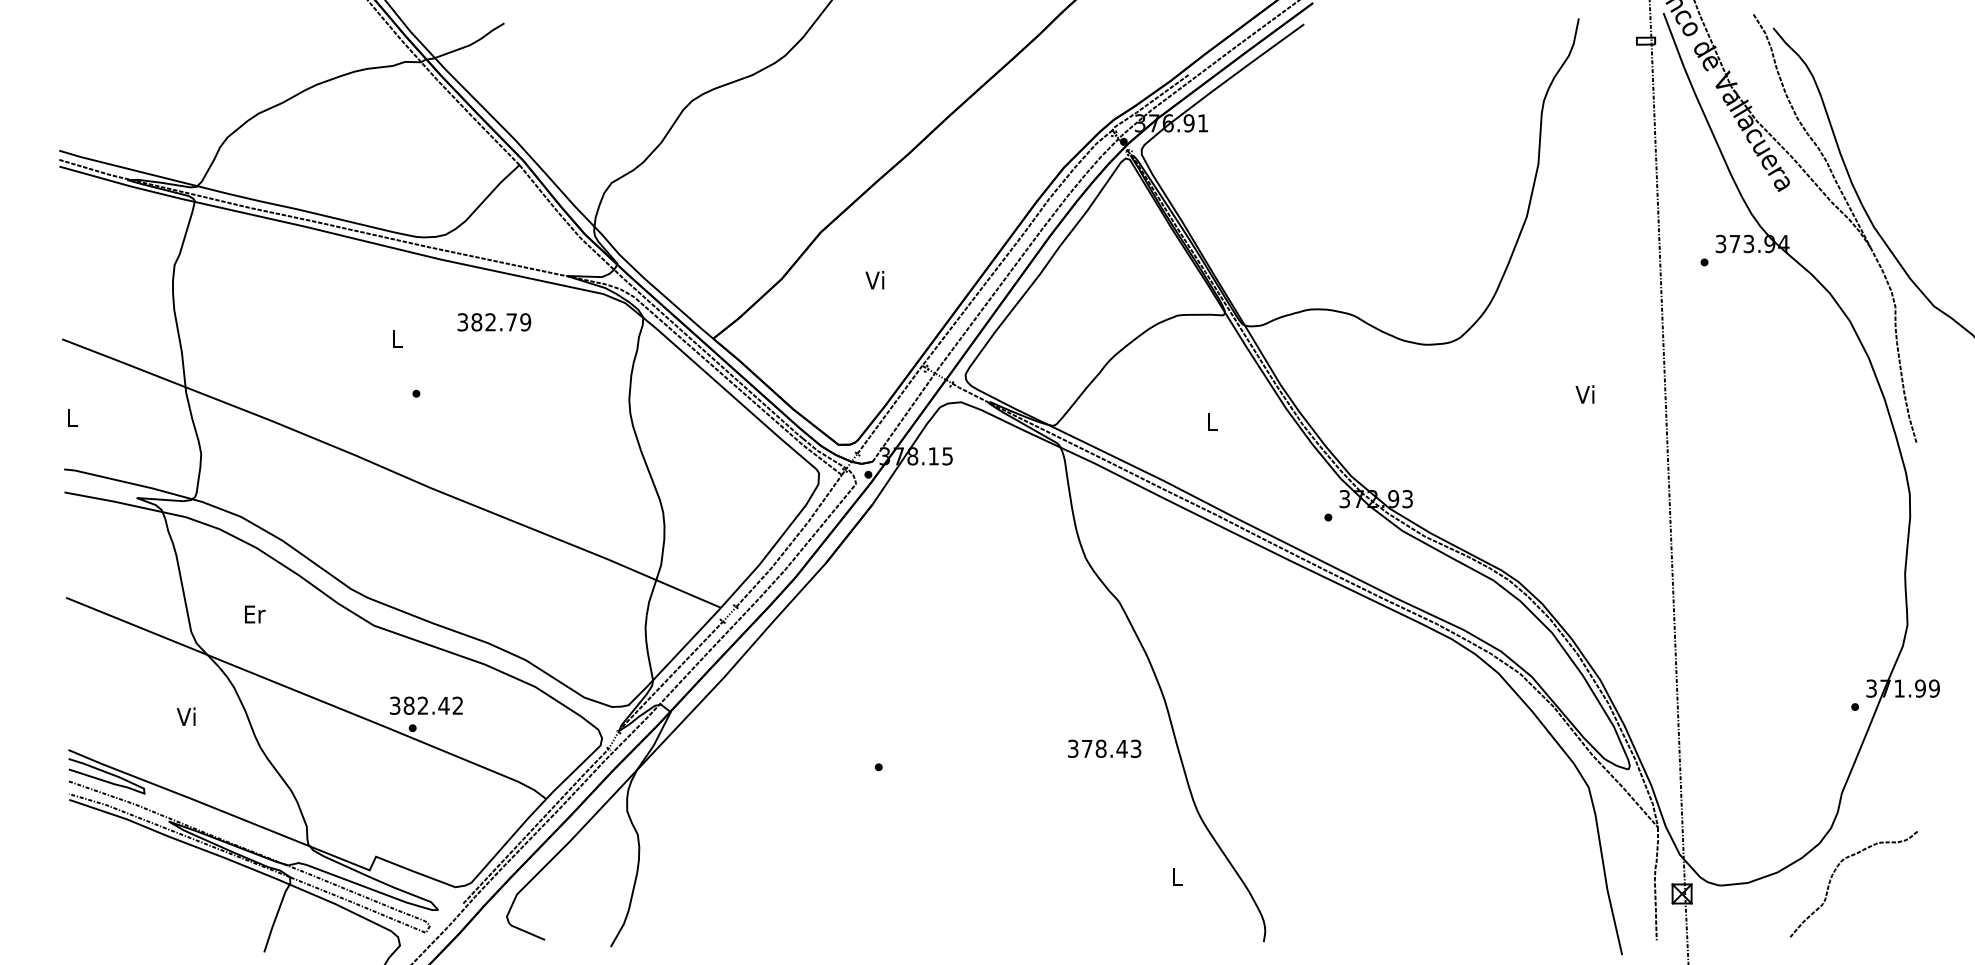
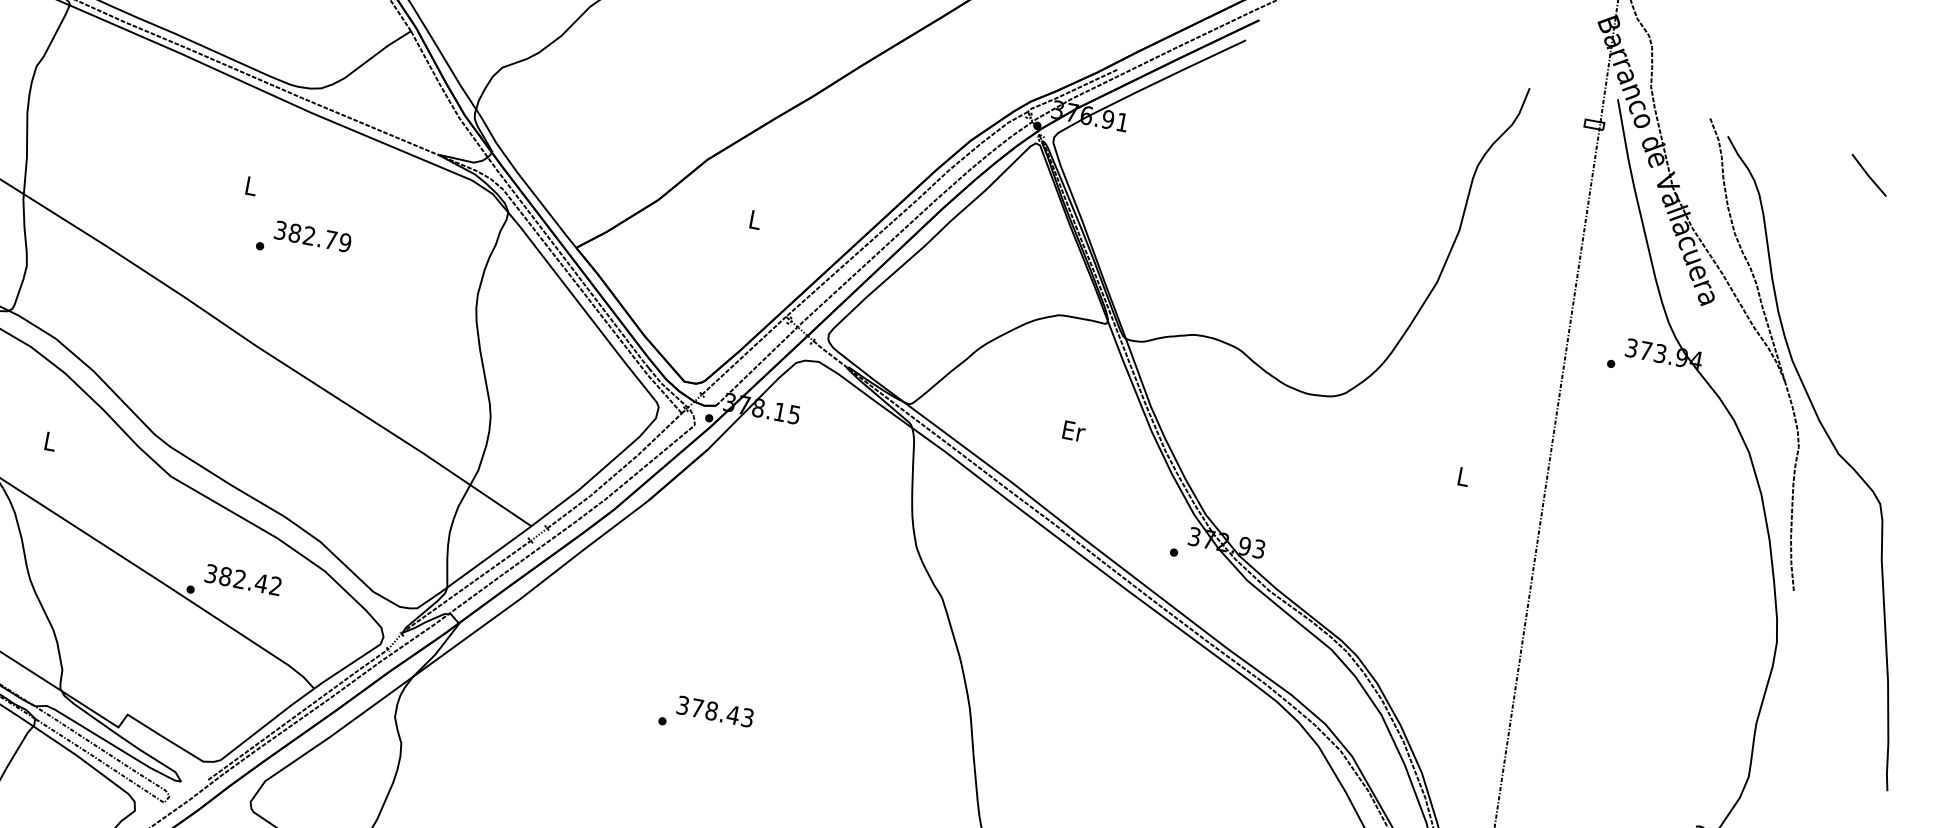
line: (1912, 39) -> (1868, 175), added
text: (874, 280) -> (753, 219), Vi -> L
text: (494, 322) -> (313, 236), moved
text: (1584, 394) -> (1461, 476), Vi -> L
text: (1212, 421) -> (1073, 431), L -> Er
text: (255, 614) -> (51, 441), Er -> L
text: (426, 705) -> (243, 579), moved
text: (1104, 748) -> (715, 711), moved

